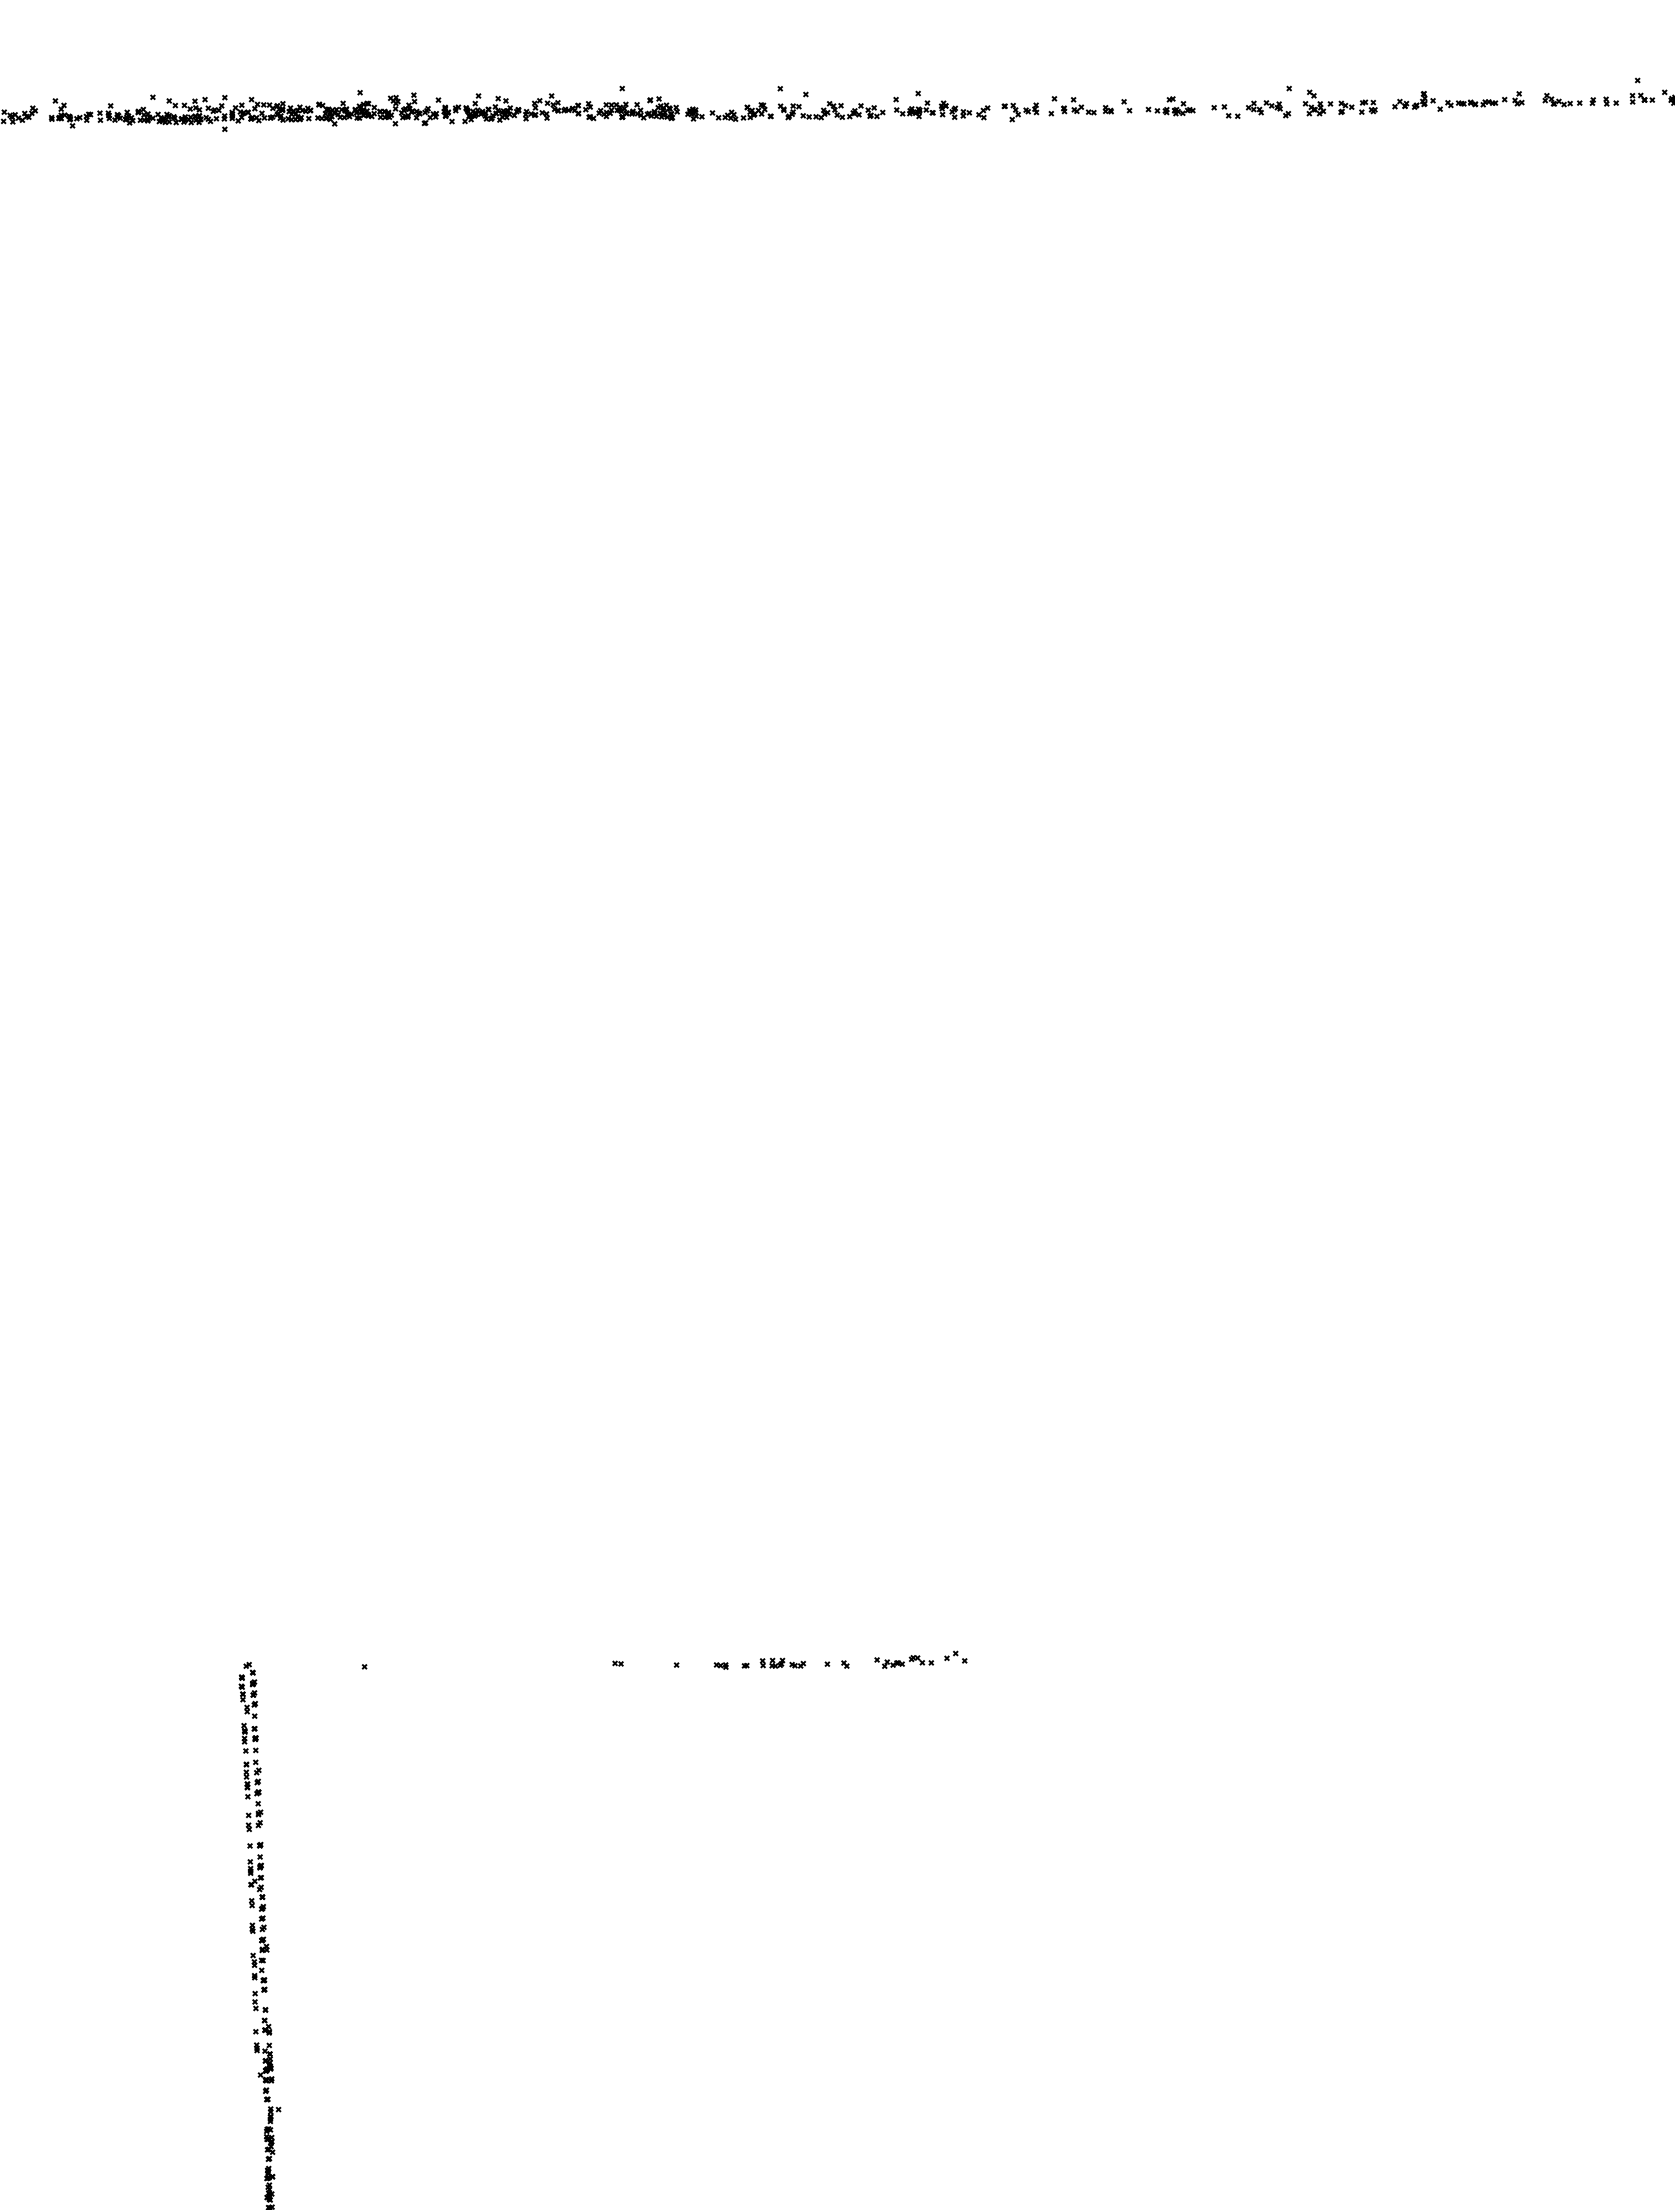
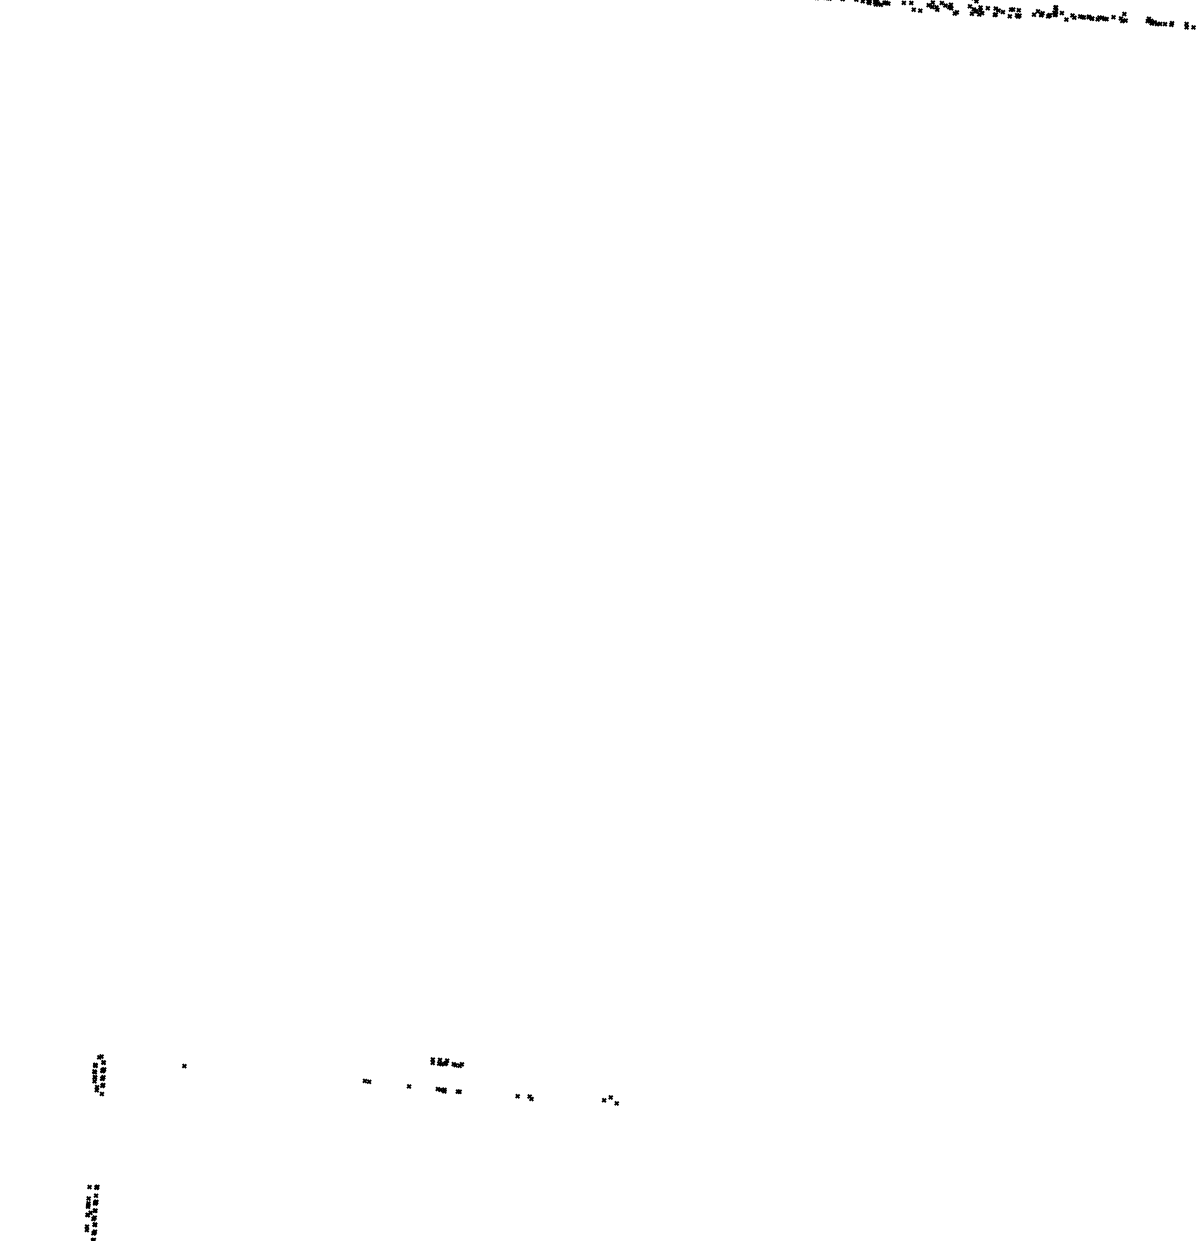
part: (1568, 100) -> (1159, 22), size x0.7
part: (904, 1661) -> (573, 1099), removed
part: (782, 1662) -> (446, 1062), moved
part: (252, 1777) -> (96, 1137), removed

